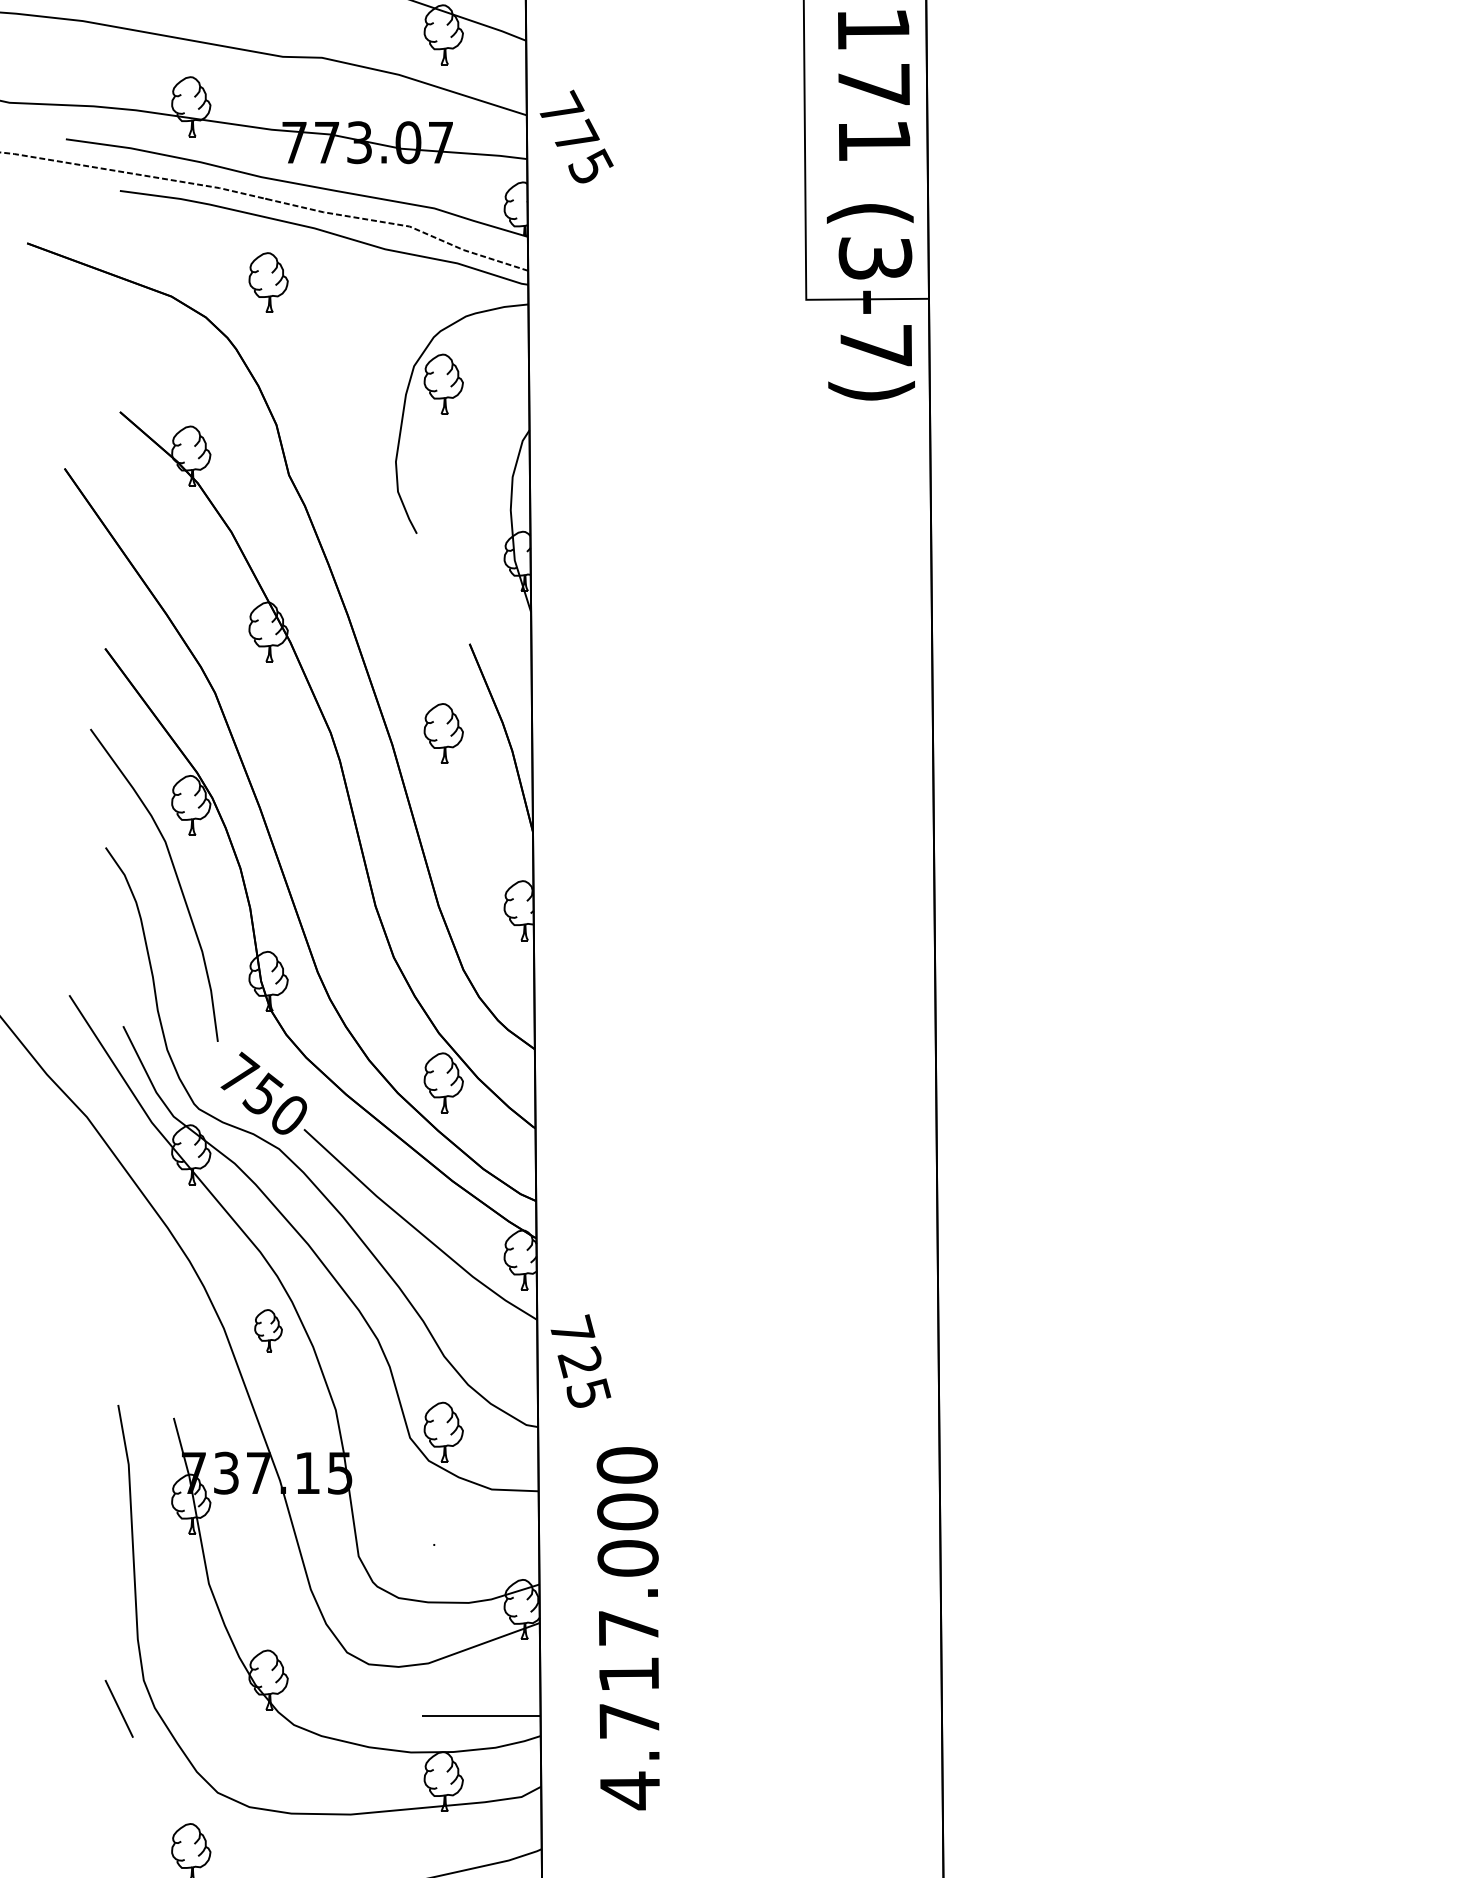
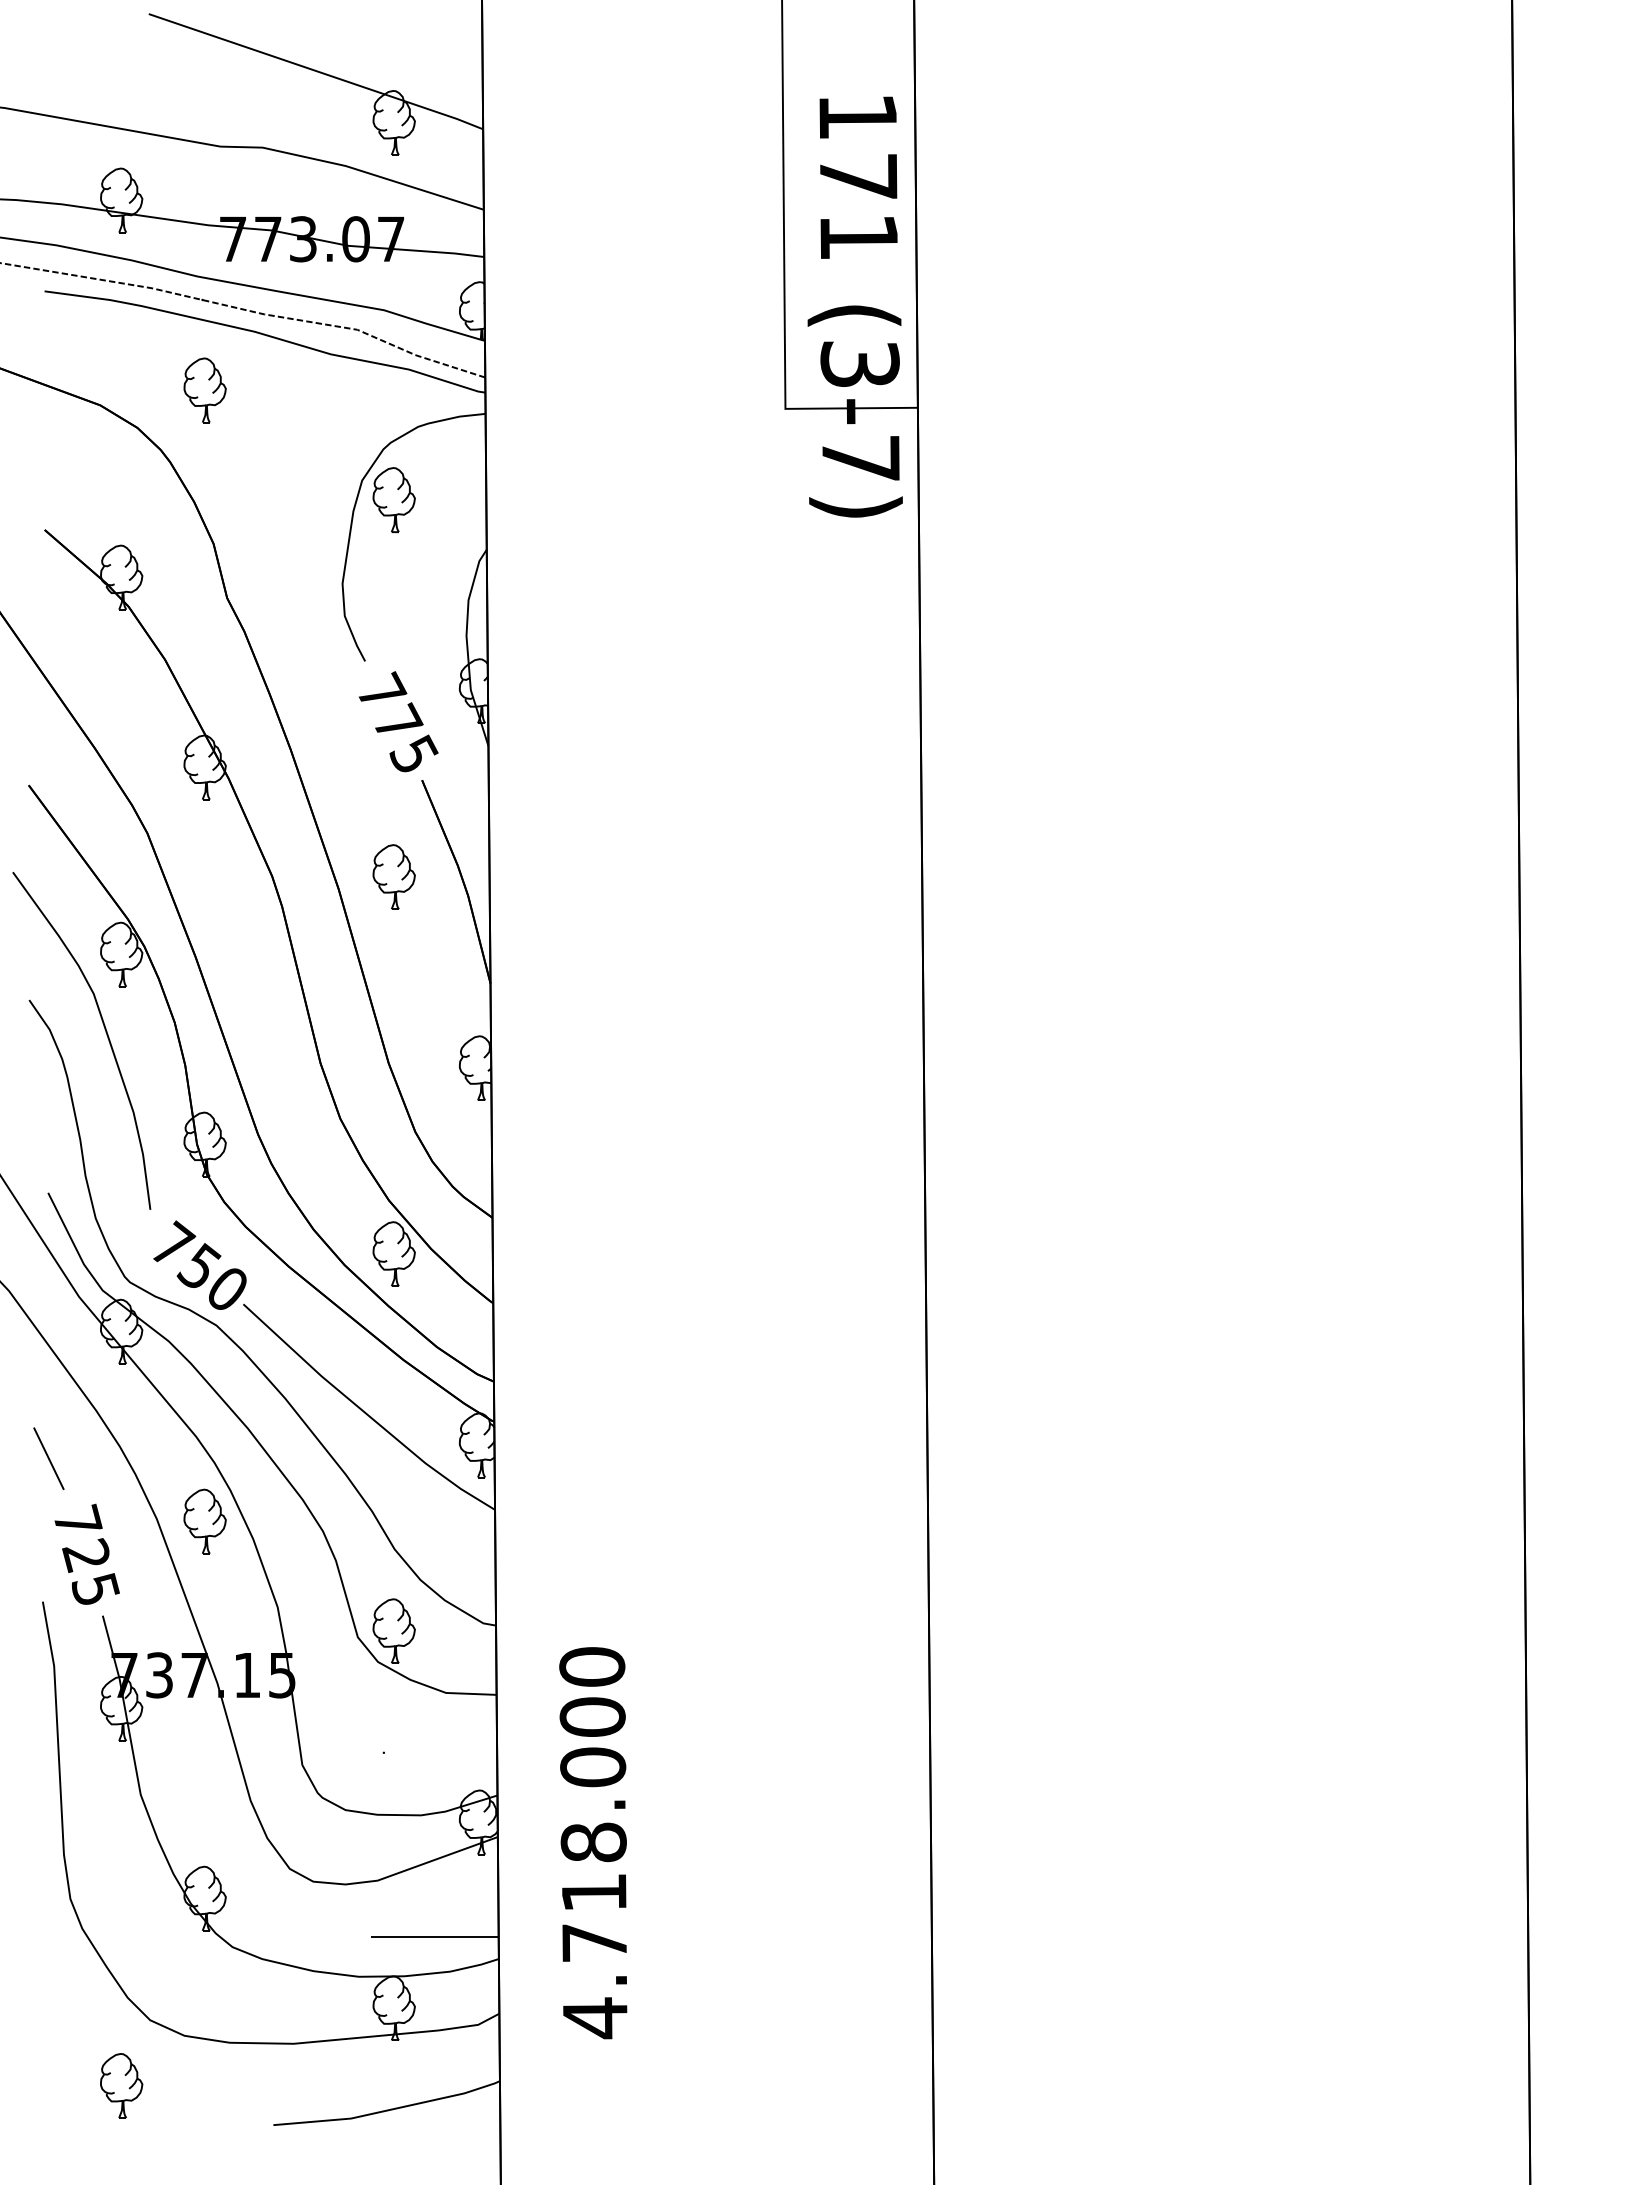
text: (576, 136) -> (398, 721), moved
part: (268, 1330) -> (204, 1521), size x1.43
text: (580, 1360) -> (86, 1553), moved
text: (628, 1628) -> (593, 1842), 4.717.000 -> 4.718.000
line: (118, 1708) -> (48, 1458), moved

